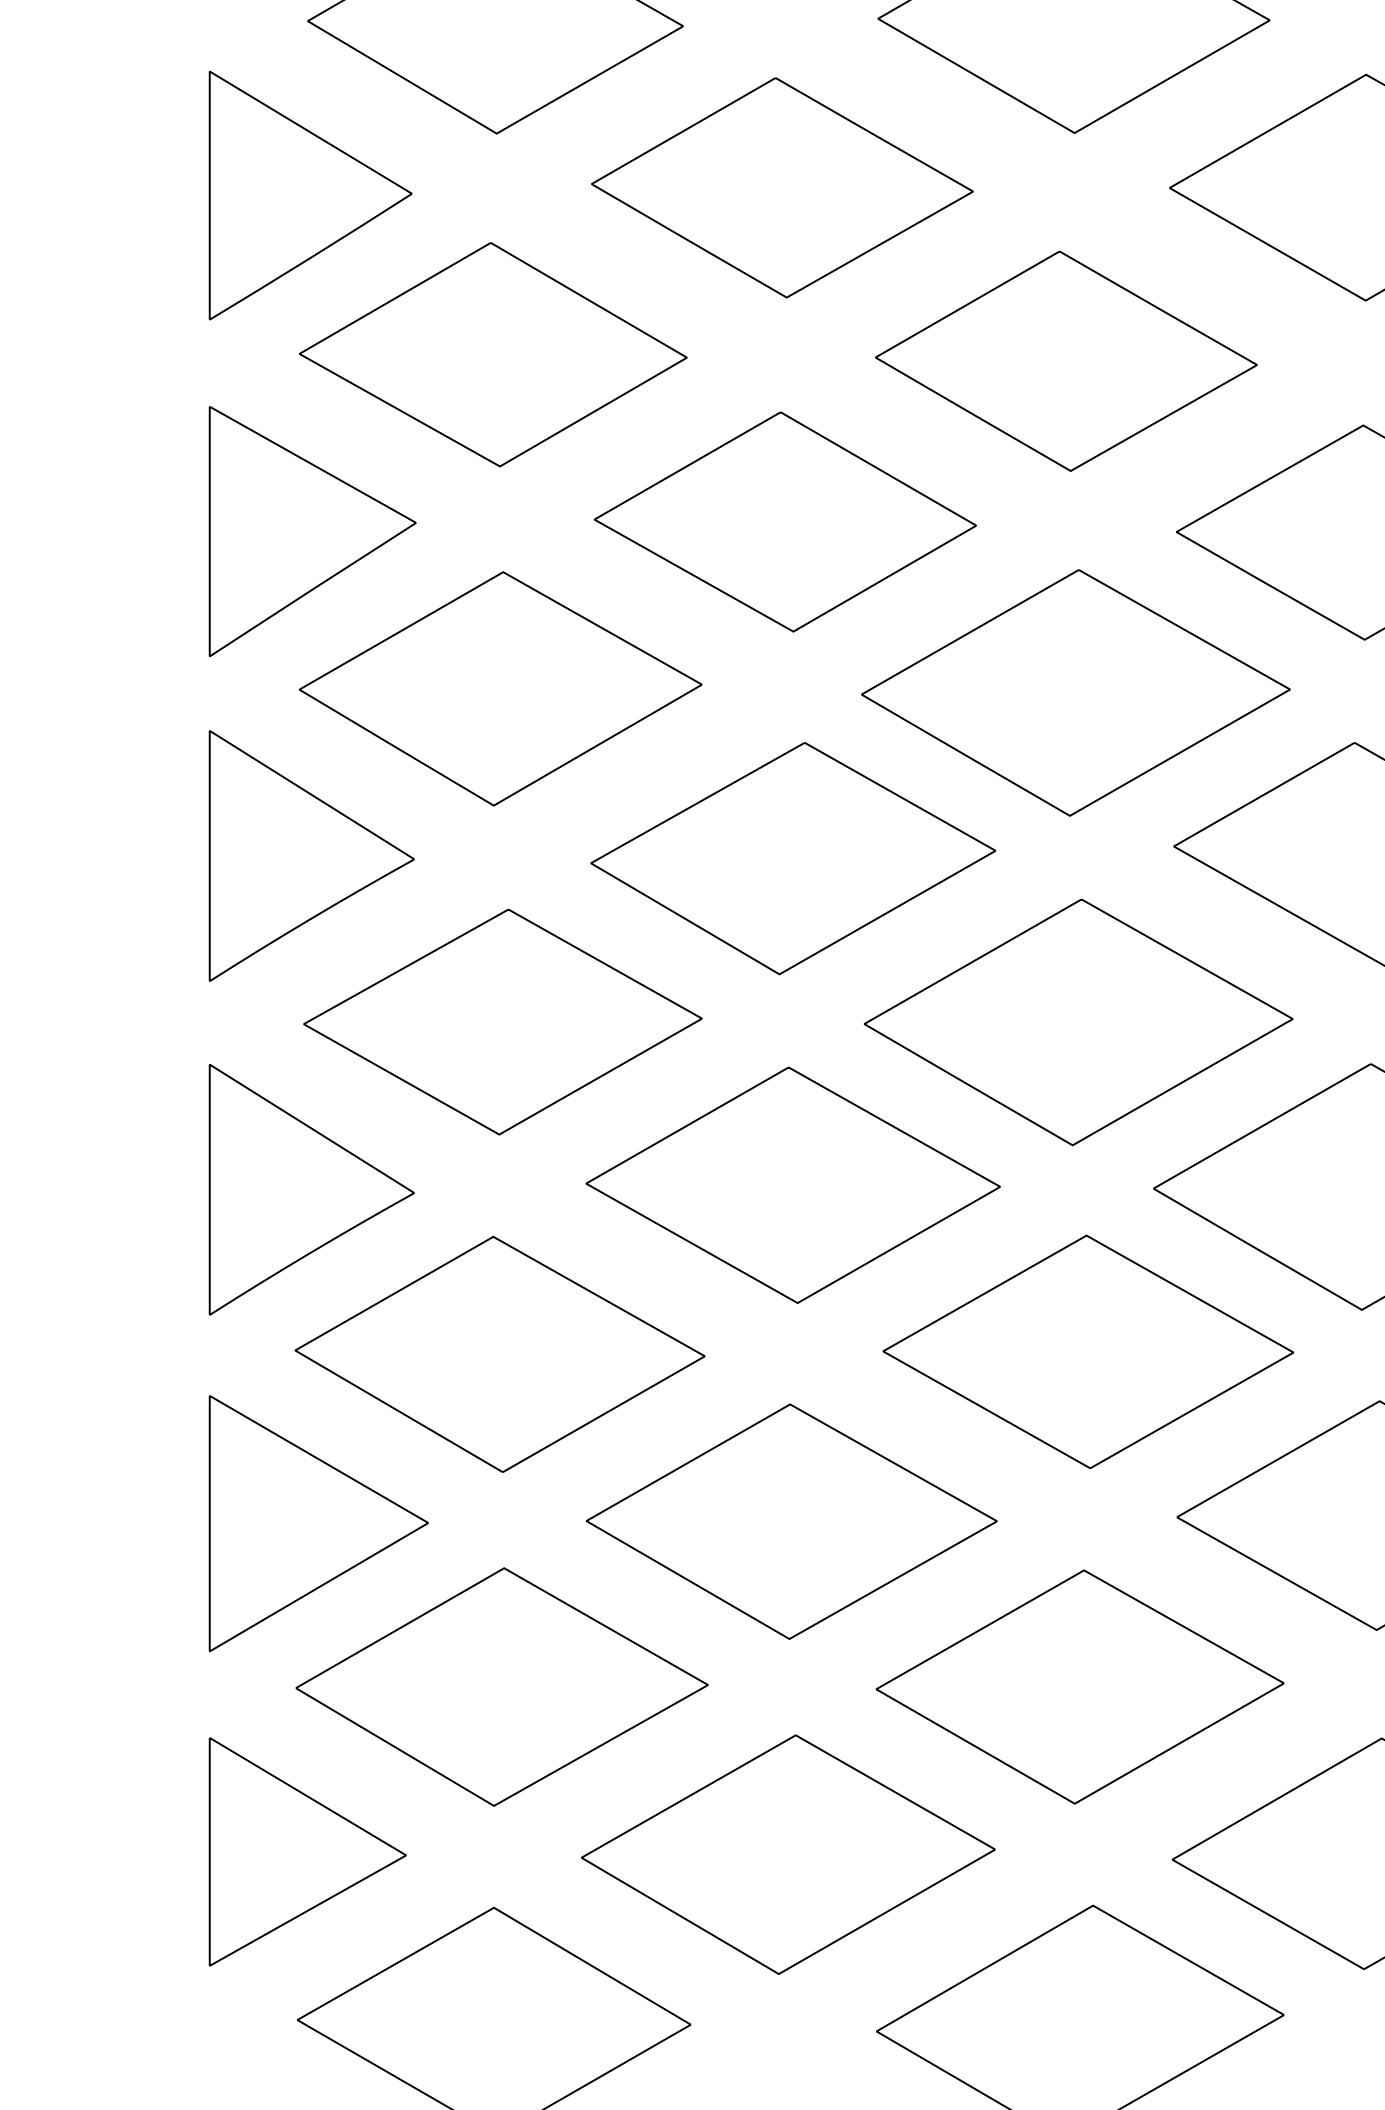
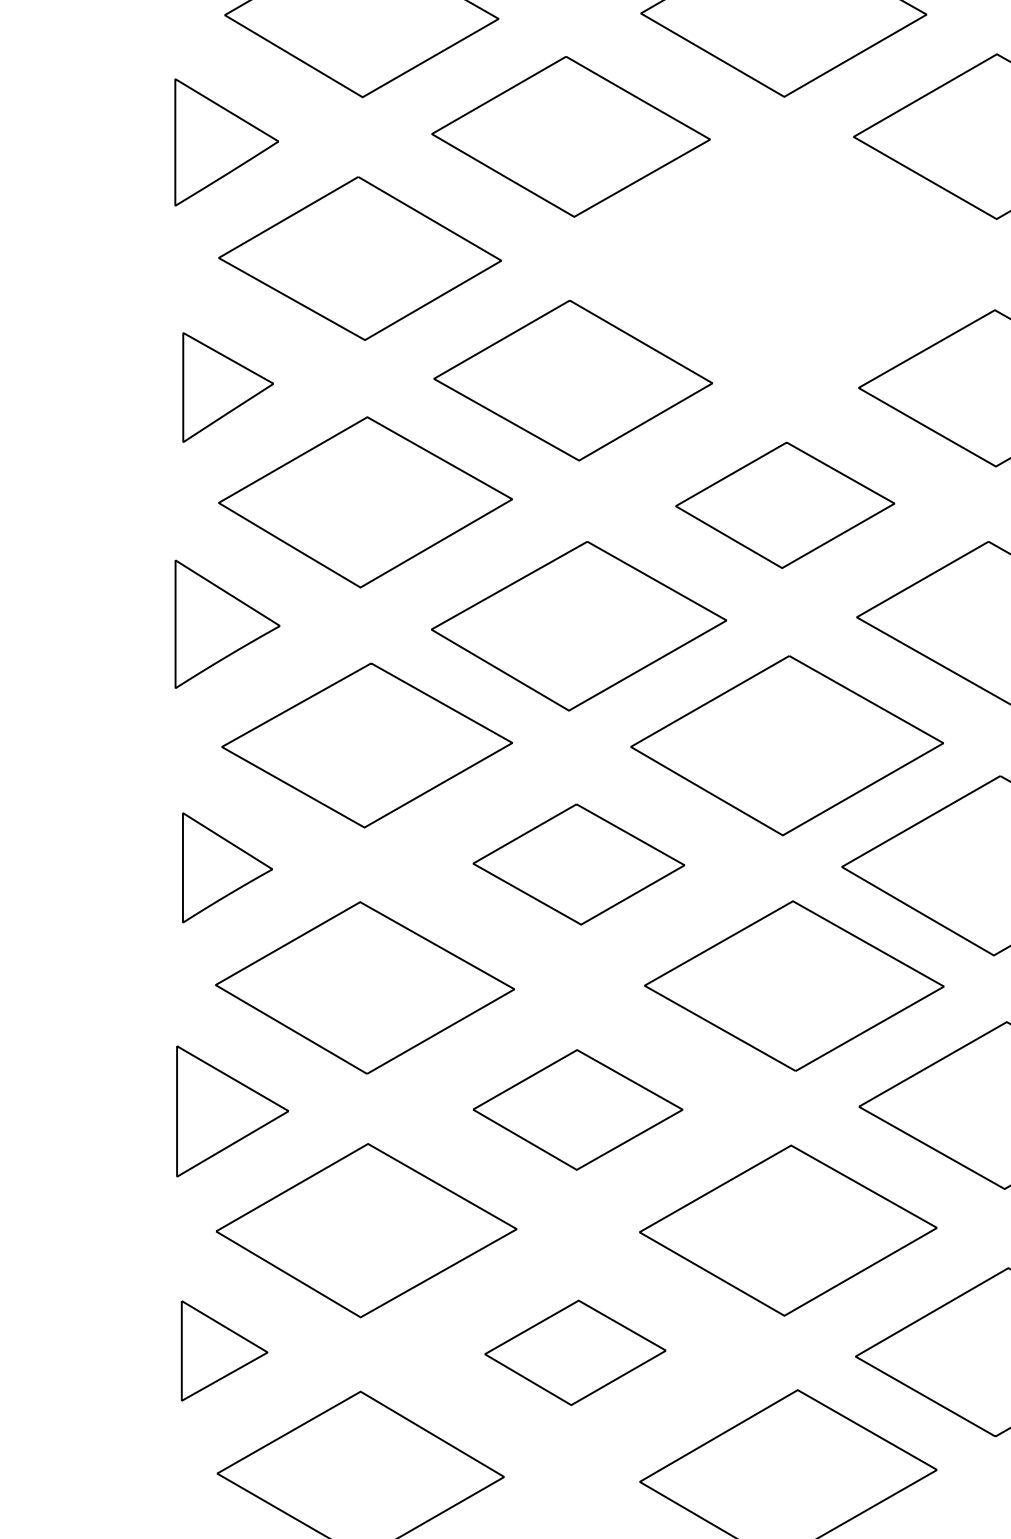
part: (310, 195) -> (226, 142), size x0.7
part: (1066, 360) -> (778, 262), removed
part: (312, 531) -> (228, 387), size x0.6
part: (1075, 692) -> (784, 505), size x0.7
part: (311, 855) -> (227, 623), size x0.7
part: (792, 1184) -> (578, 863), size x0.7
part: (311, 1189) -> (227, 867), size x0.6
part: (791, 1521) -> (577, 1109), size x0.7
part: (318, 1523) -> (232, 1111), size x0.7
part: (307, 1851) -> (224, 1350), size x0.6
part: (788, 1854) -> (575, 1352), size x0.6

